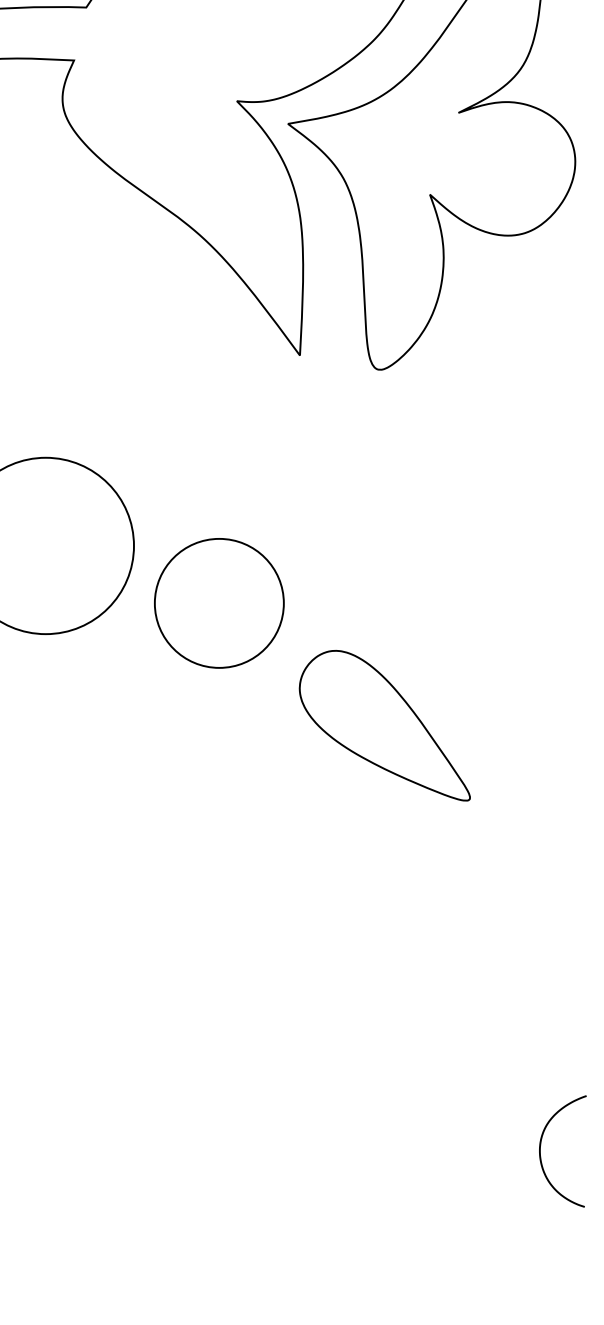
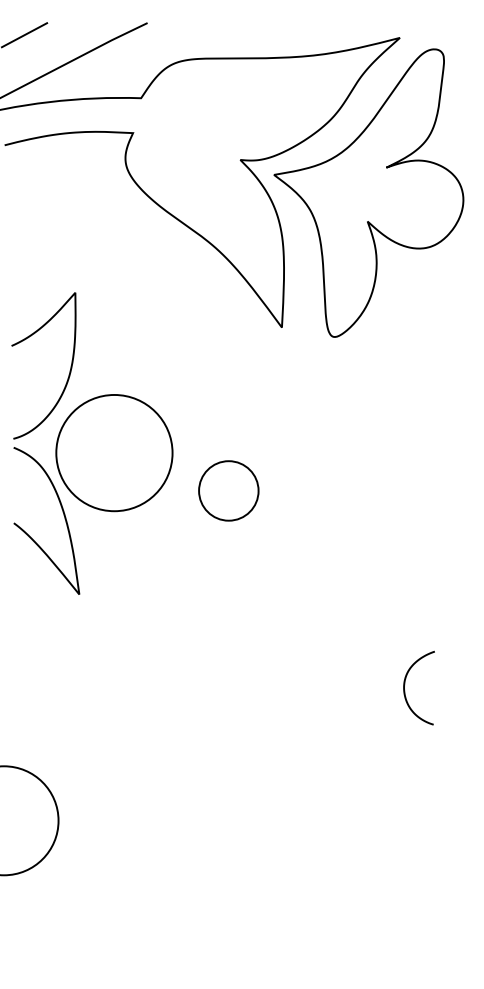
circle: (218, 602) -> (228, 490), size x0.7
part: (384, 725) -> (337, 571), removed
curve: (542, 1145) -> (405, 684), moved

